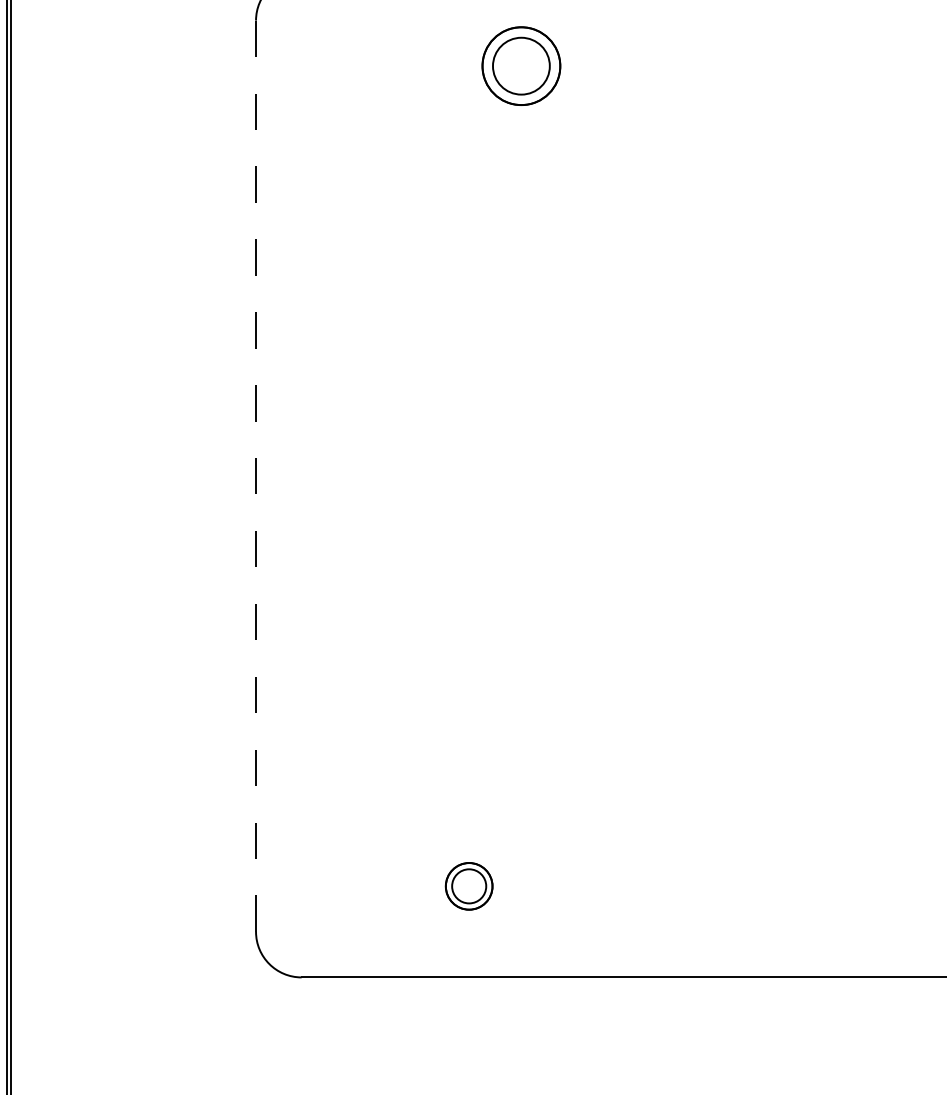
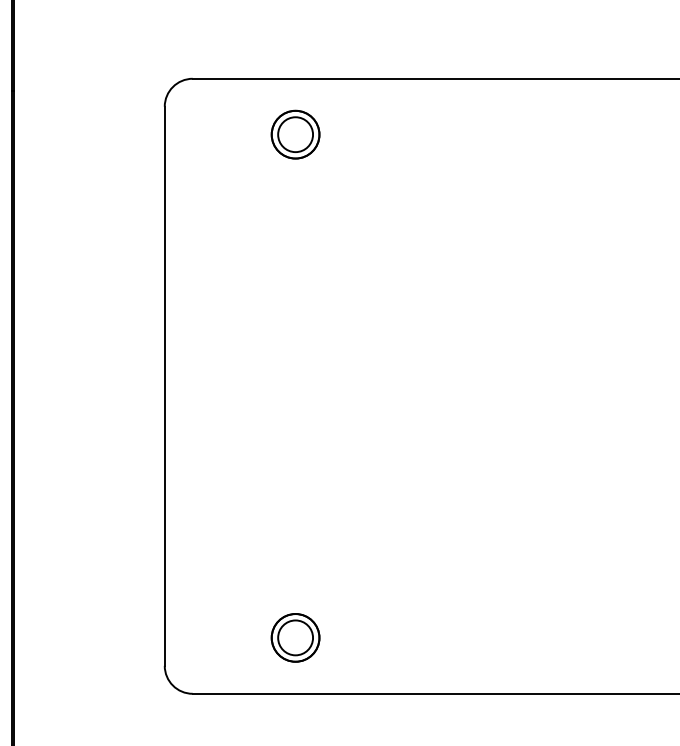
part: (521, 65) -> (295, 134), moved
line: (255, 476) -> (164, 386), dashed -> solid
part: (469, 885) -> (295, 637), size x1.67

